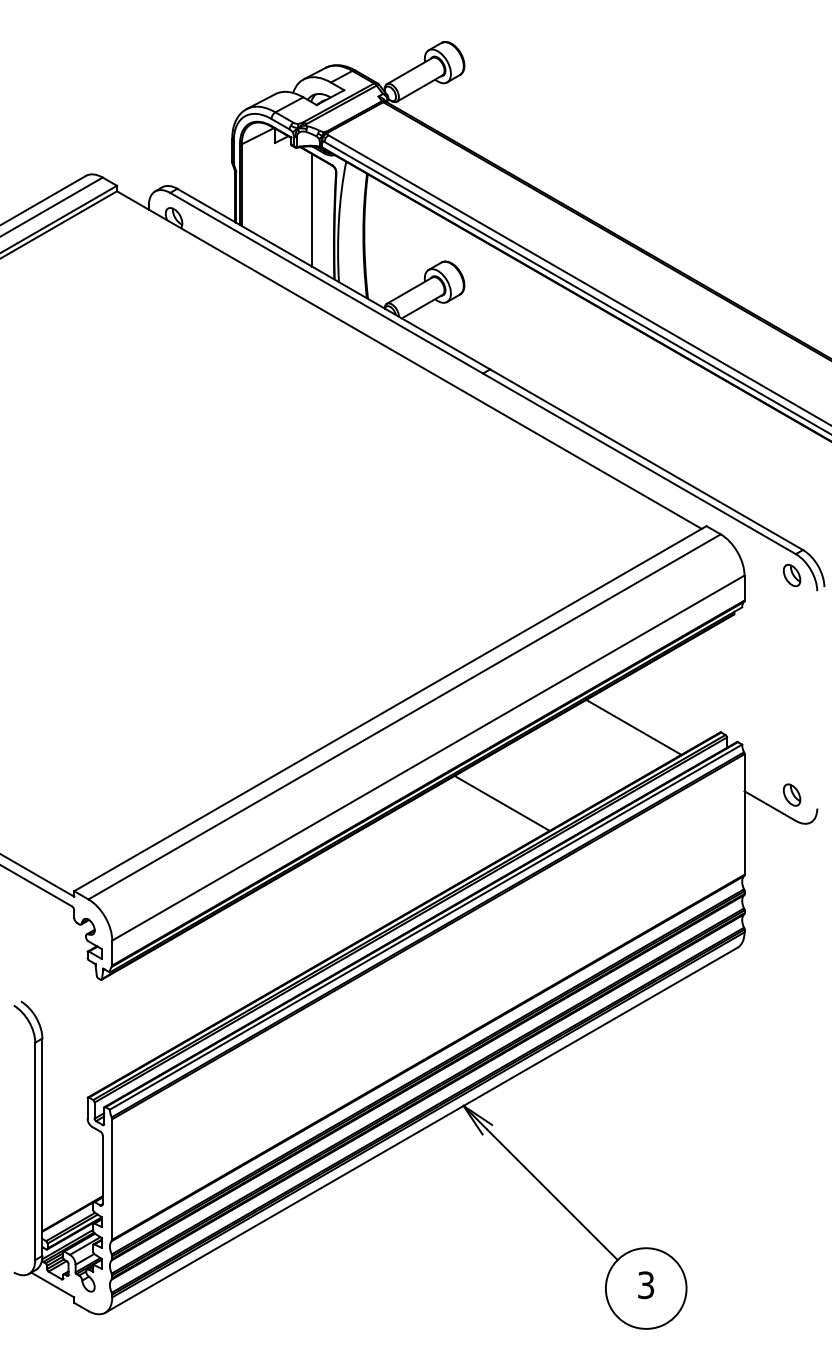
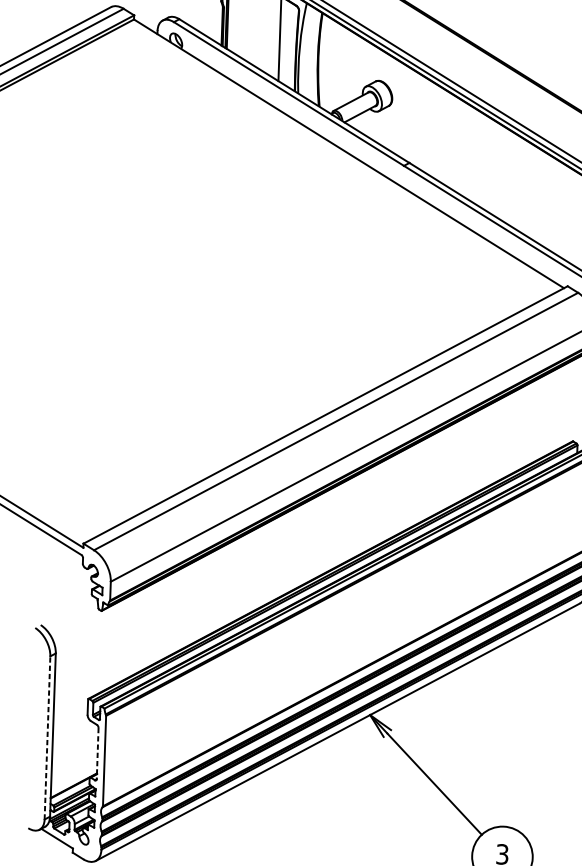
line: (633, 726) -> (507, 434), removed
line: (501, 802) -> (406, 488), removed
line: (35, 1151) -> (47, 738), solid -> dashed
line: (102, 1170) -> (97, 754), solid -> dashed

